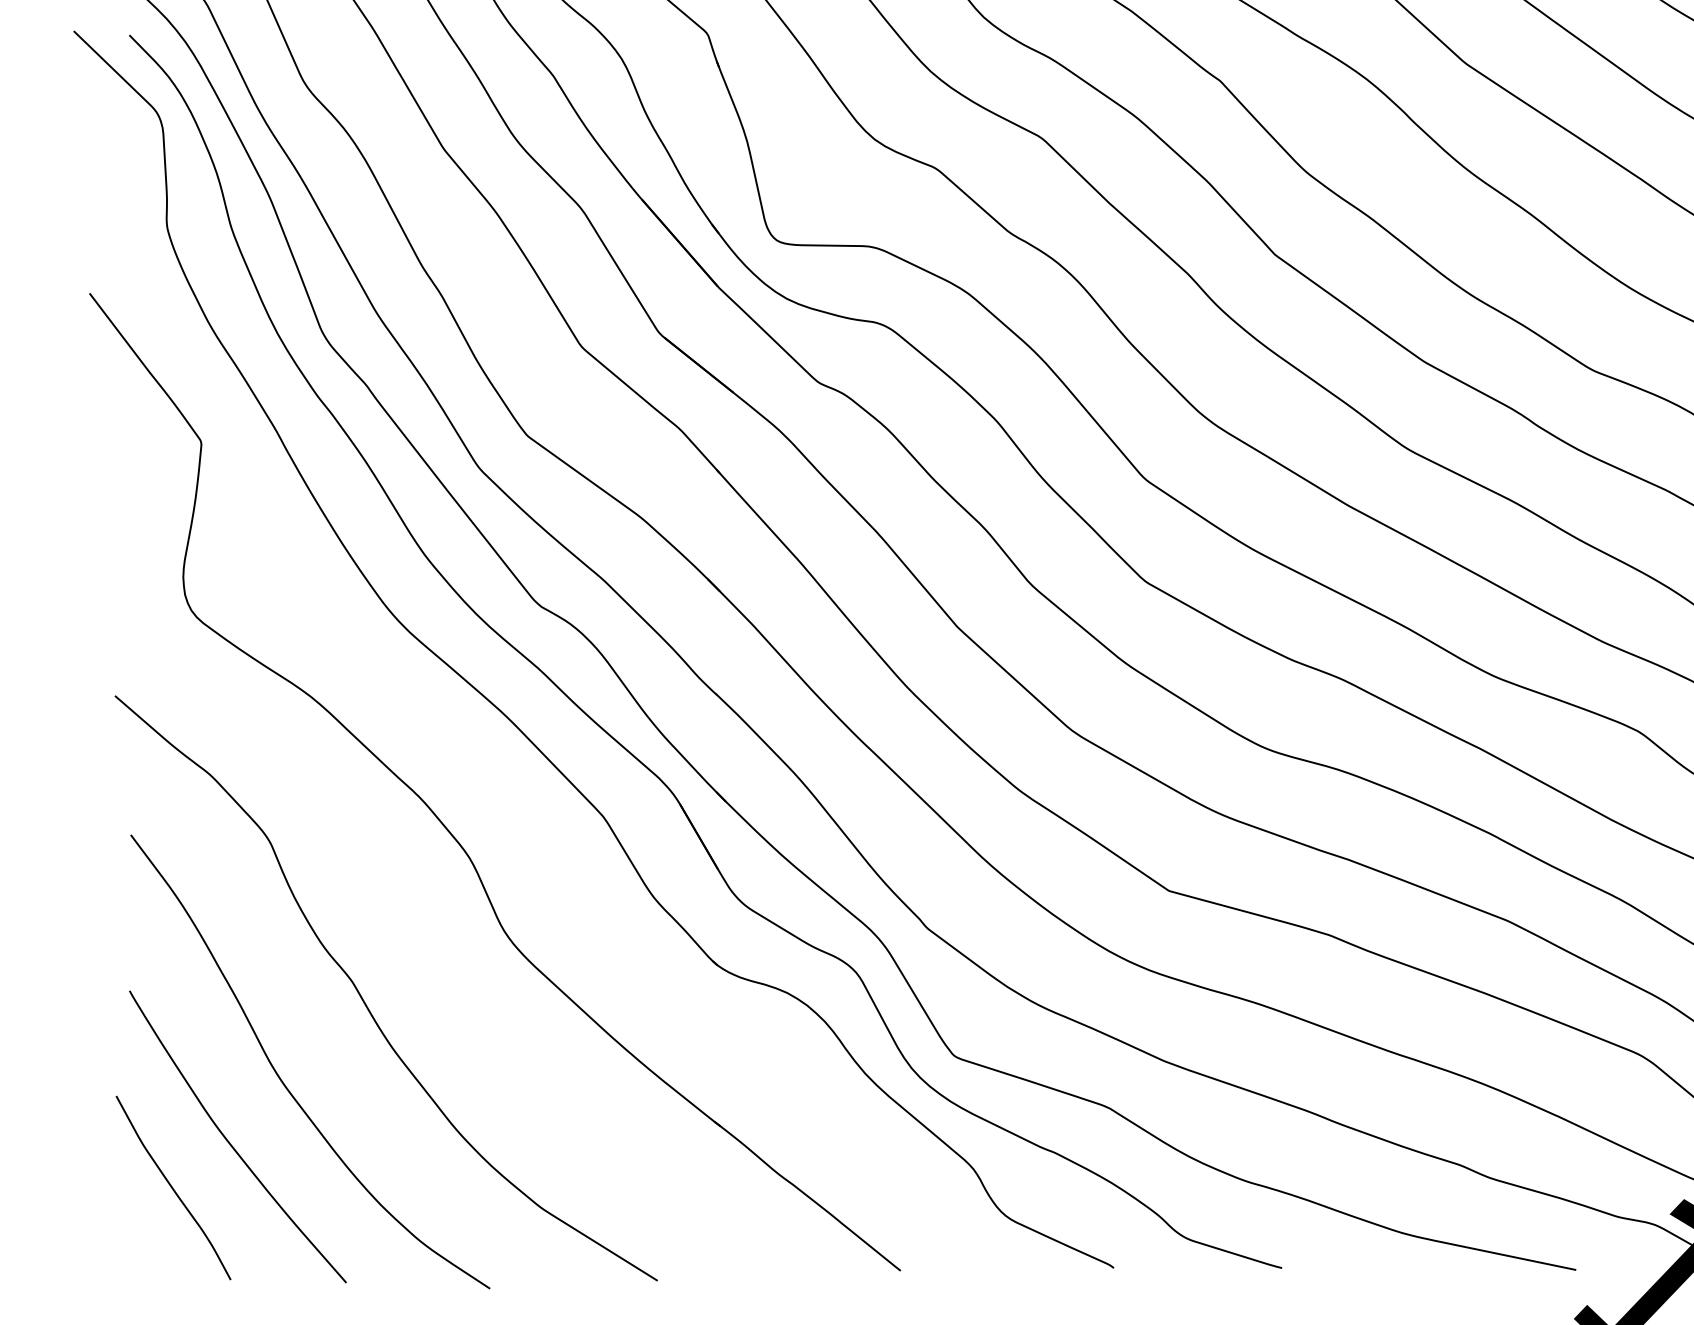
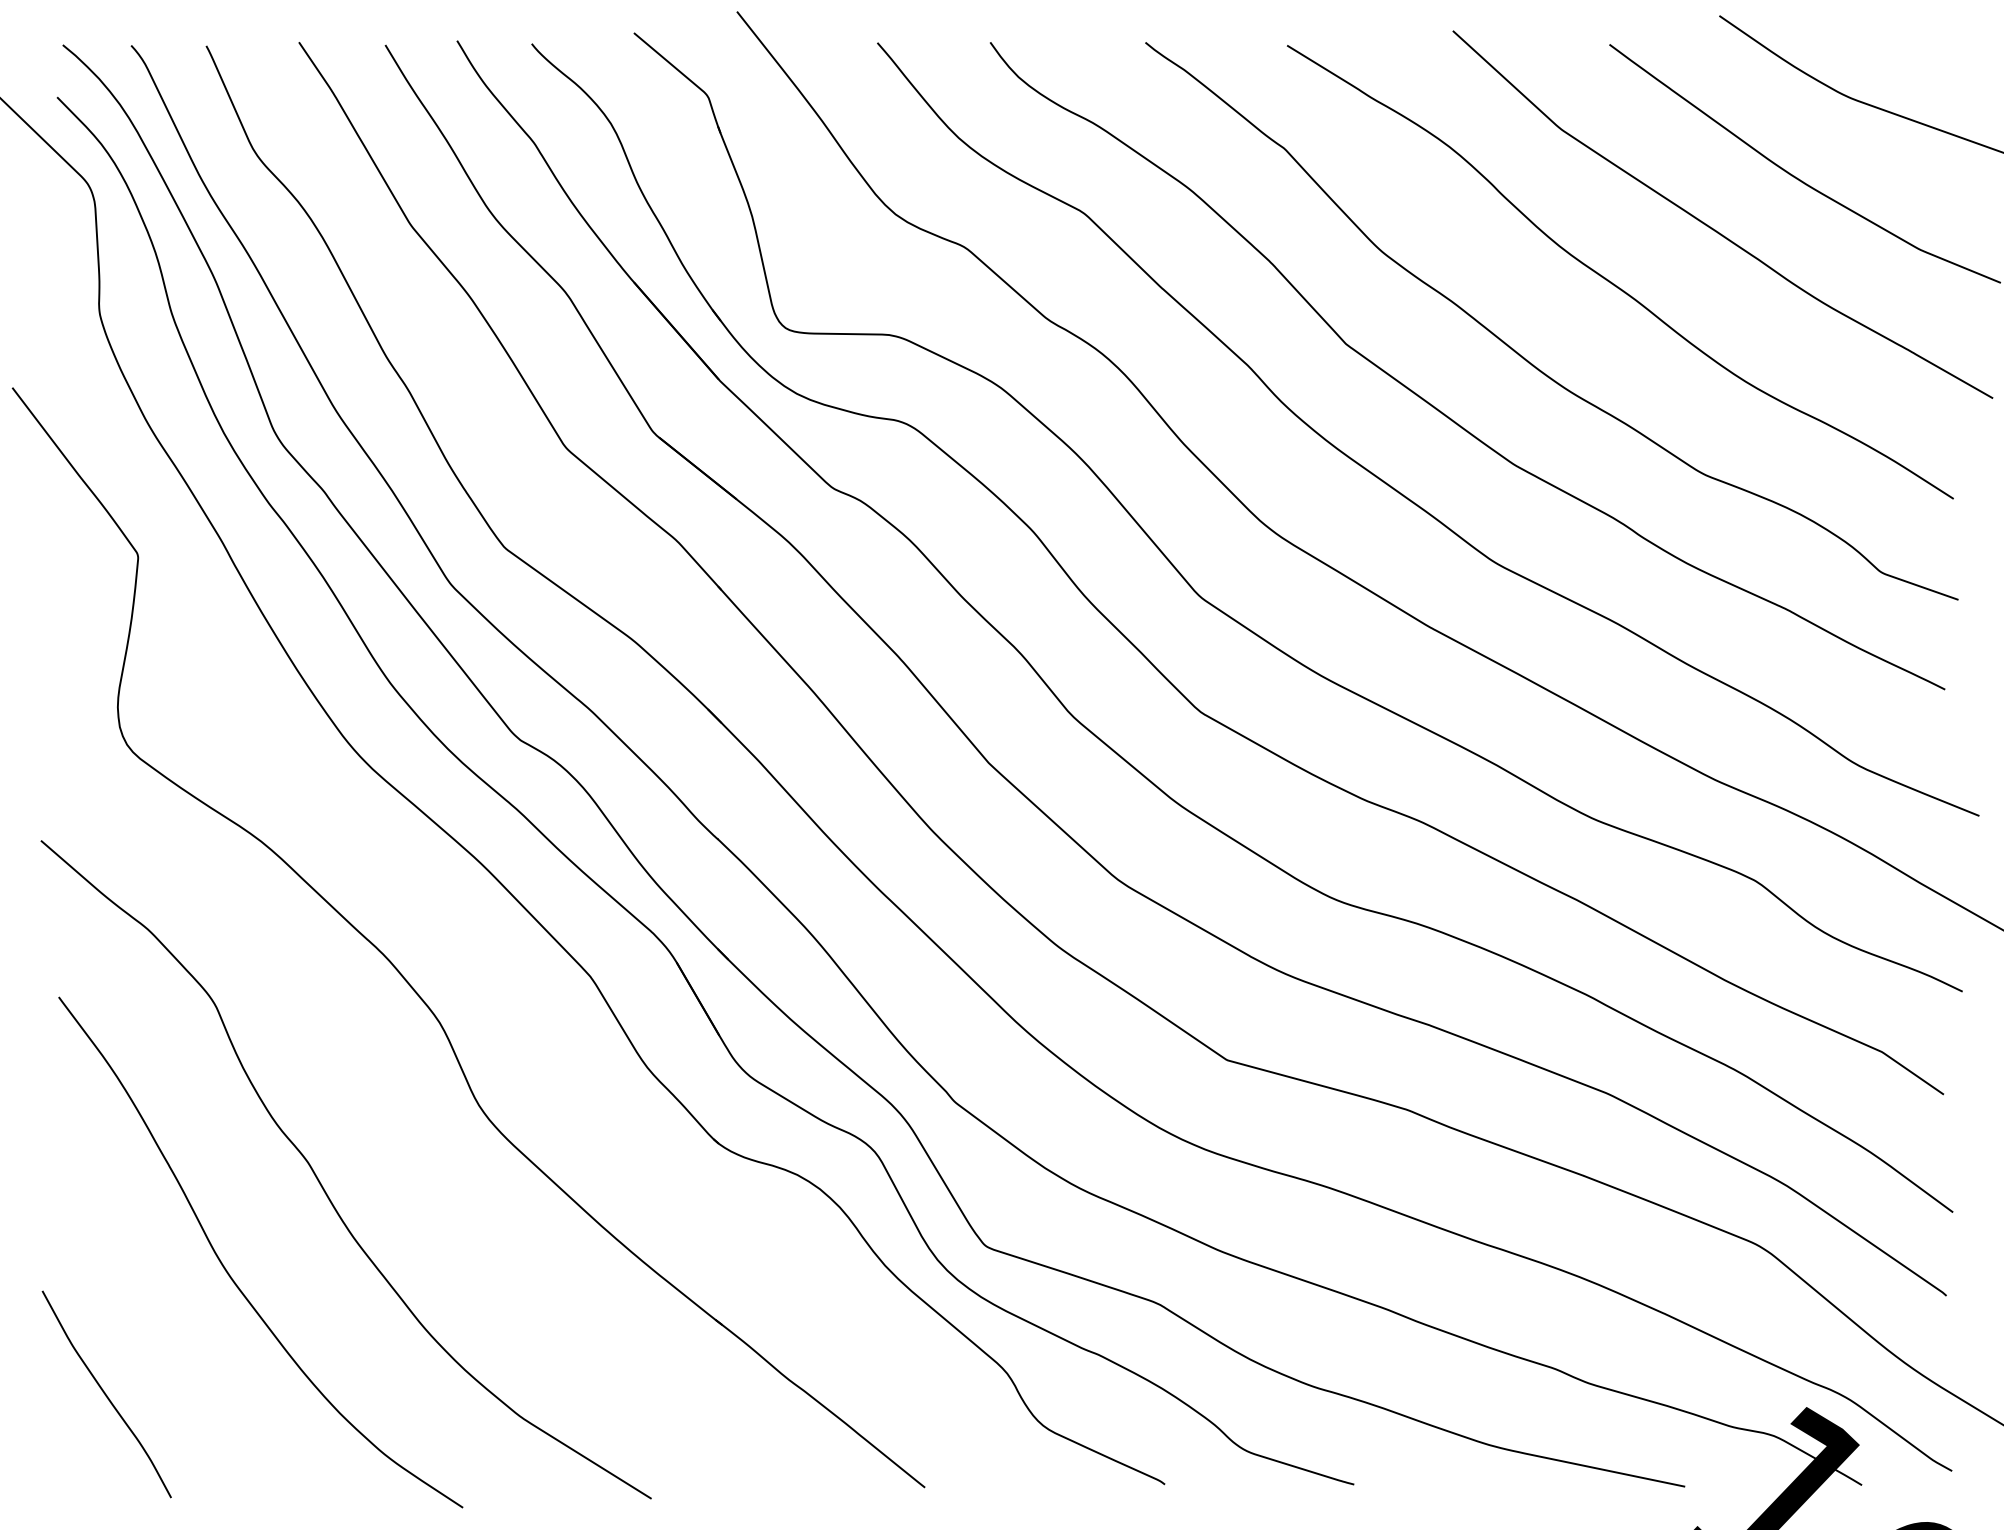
curve: (230, 1142) -> (170, 1343), removed

